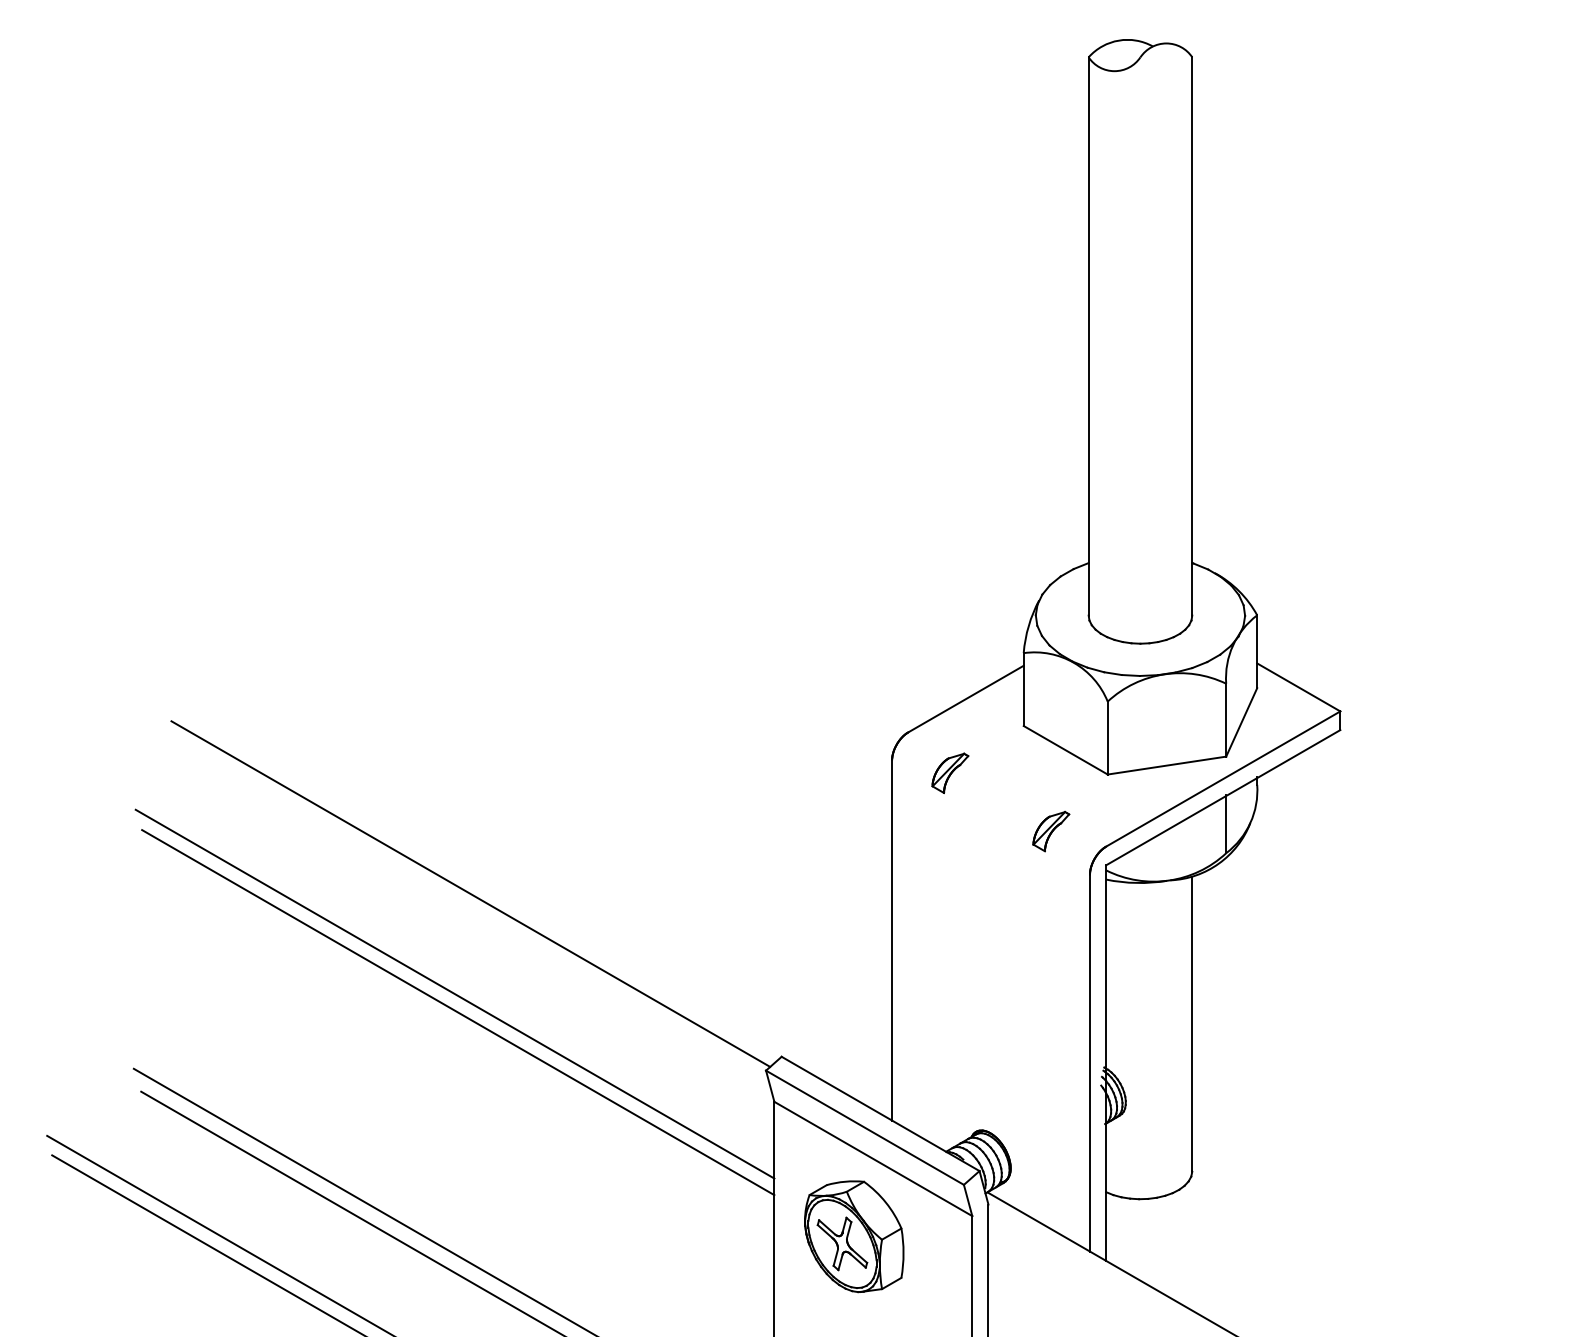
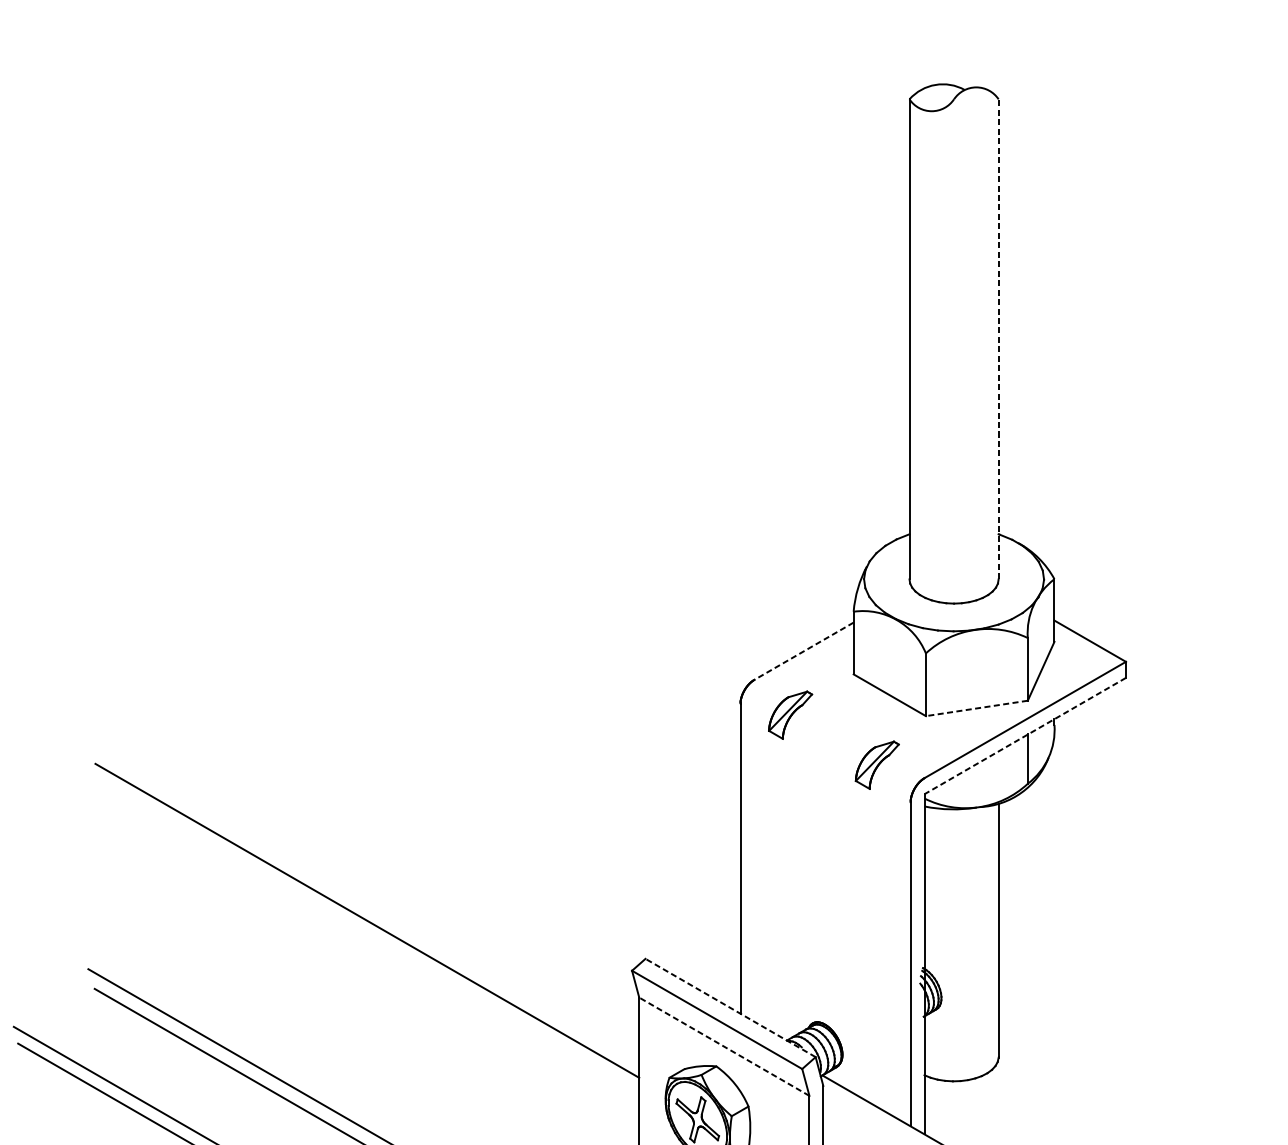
line: (1192, 335) -> (998, 338), solid -> dashed
line: (966, 699) -> (804, 651), solid -> dashed
line: (1166, 765) -> (976, 708), solid -> dashed
part: (950, 772) -> (790, 714), size x1.4
line: (1222, 797) -> (1024, 735), solid -> dashed
part: (1051, 831) -> (877, 765), size x1.4
line: (470, 893) -> (377, 818), removed
line: (454, 993) -> (364, 904), removed
line: (880, 1113) -> (730, 1007), solid -> dashed
line: (872, 1158) -> (723, 1046), solid -> dashed

